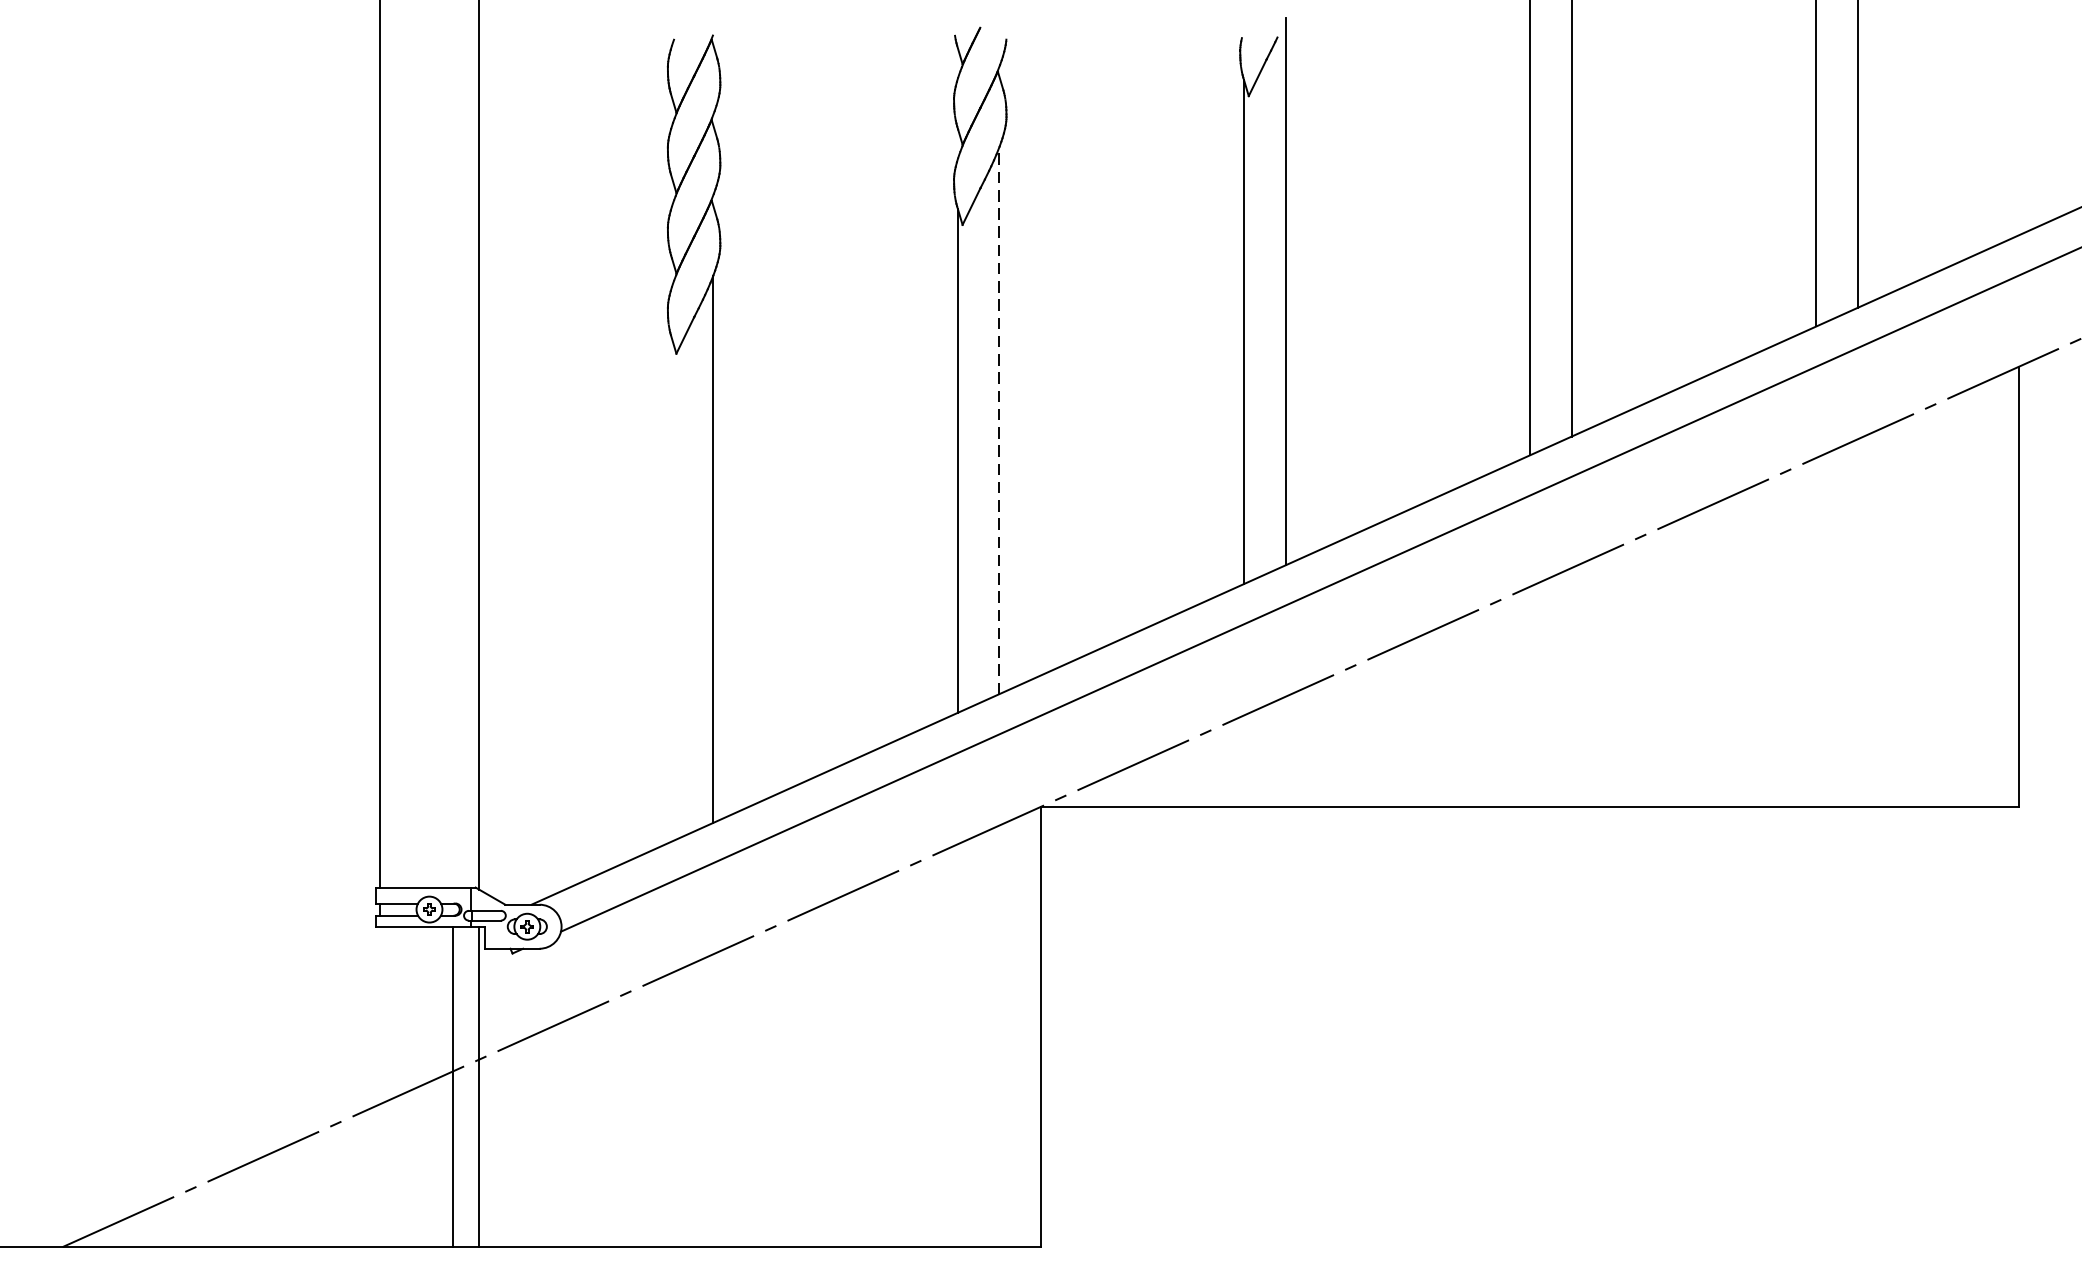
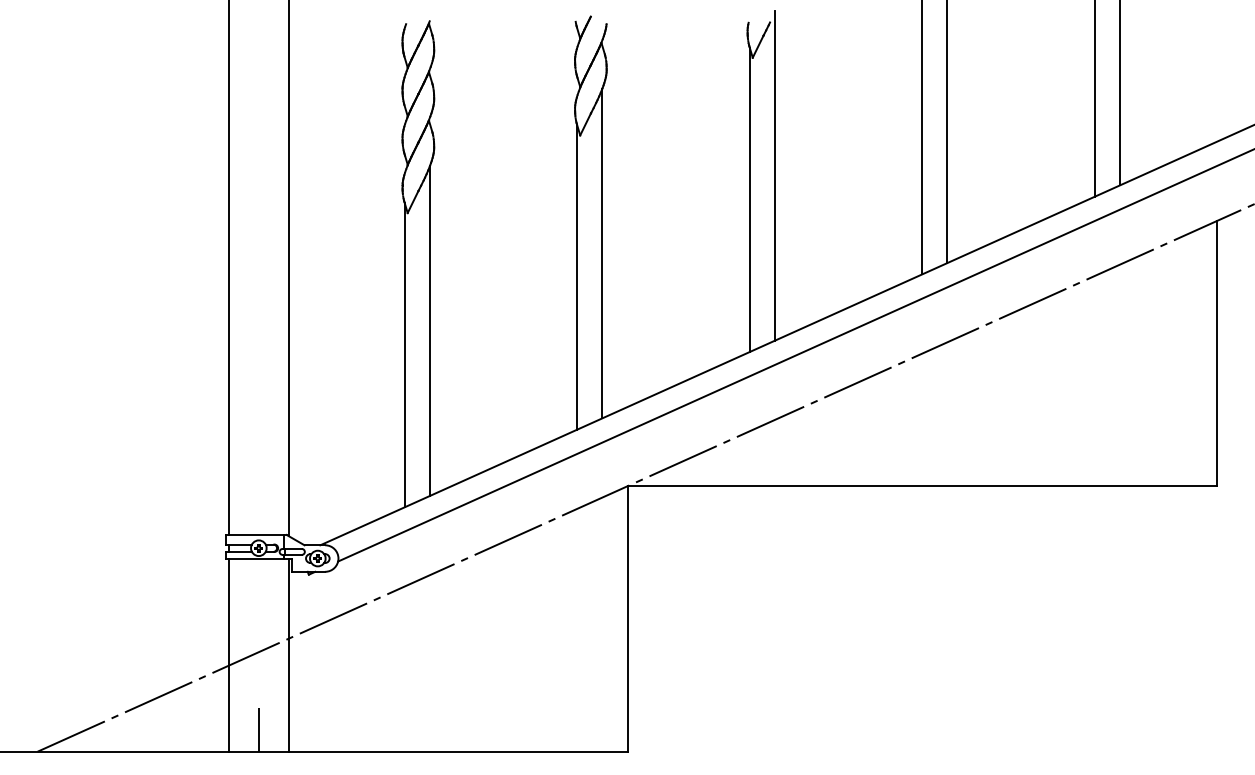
line: (999, 420) -> (602, 253), dashed -> solid
line: (671, 589) -> (404, 355), added
line: (452, 1085) -> (228, 654), moved
line: (428, 1210) -> (258, 729), added

